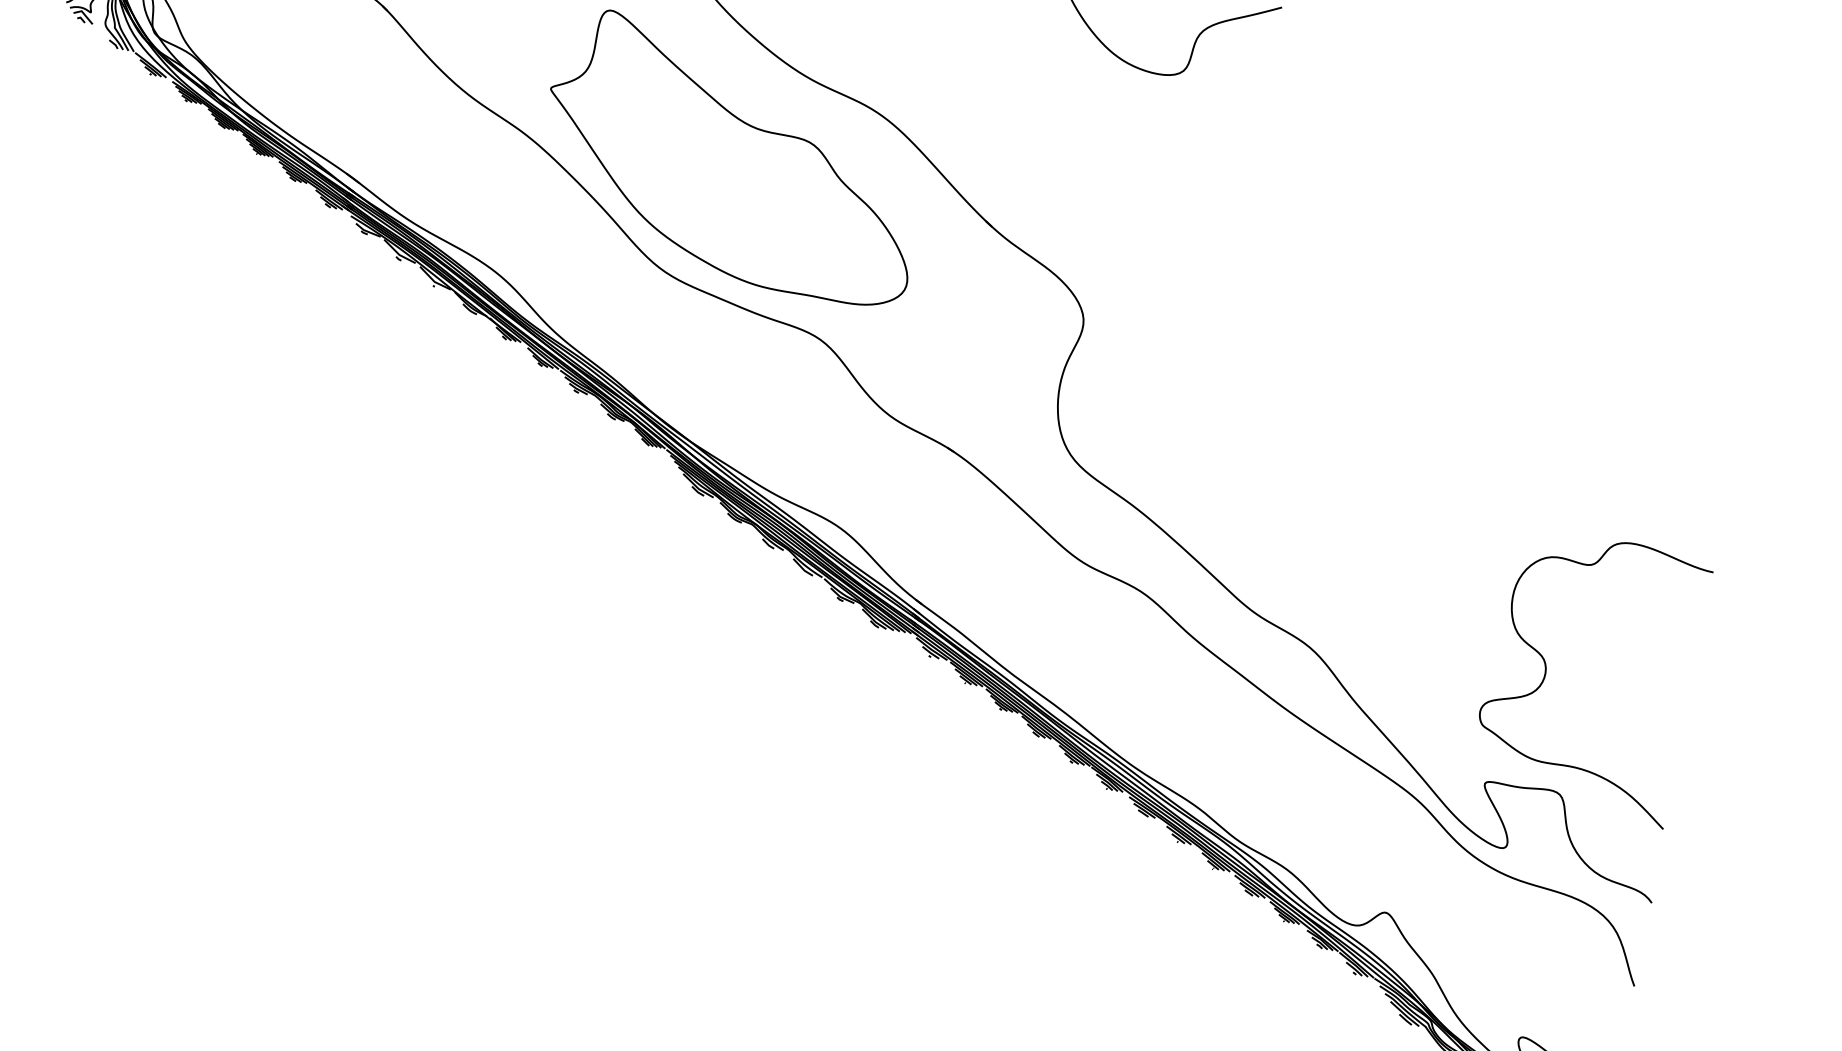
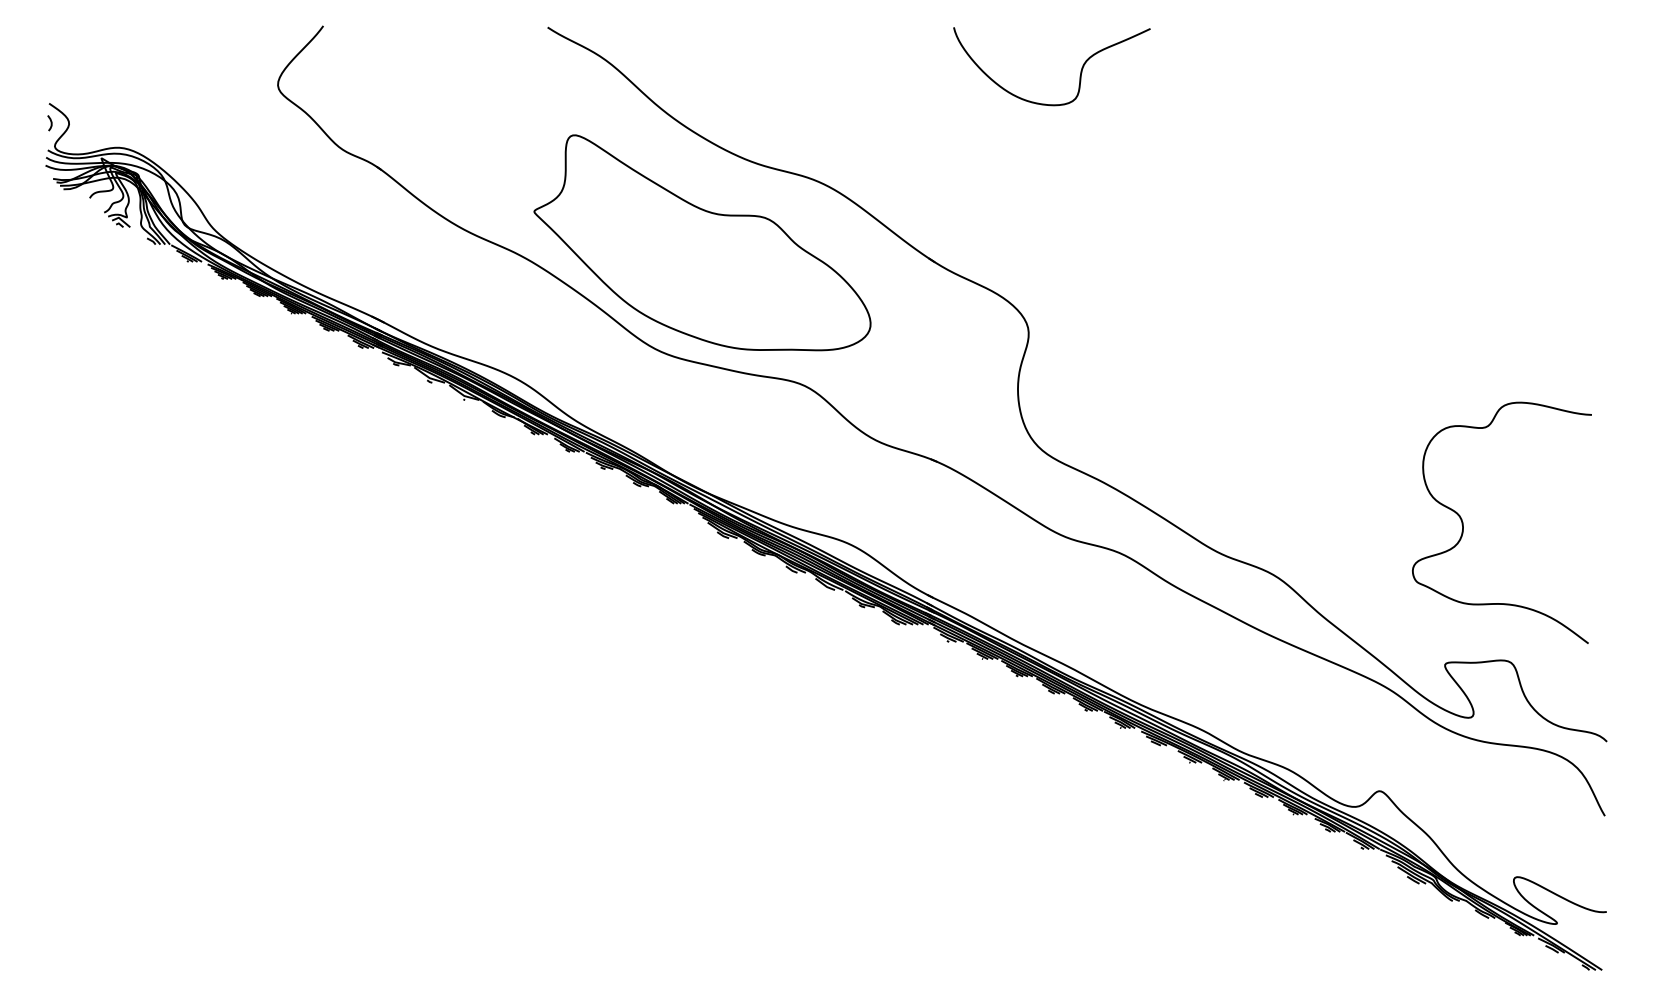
curve: (1547, 667) -> (1463, 522), moved

